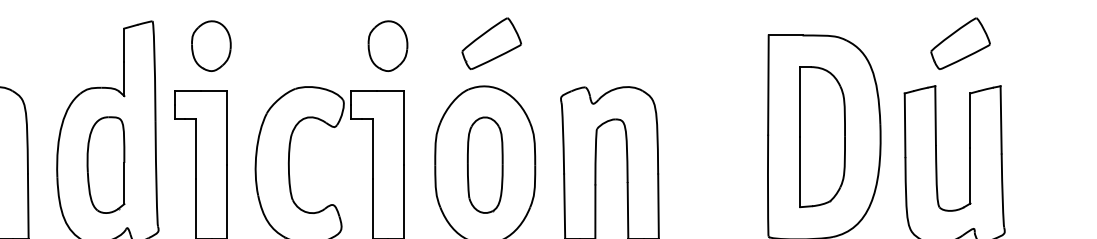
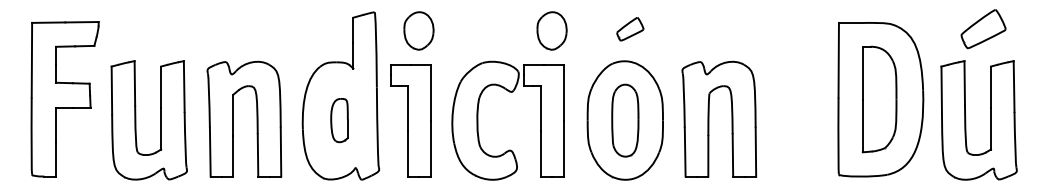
part: (492, 44) -> (630, 29), size x0.6
part: (105, 164) -> (339, 120), size x0.6

